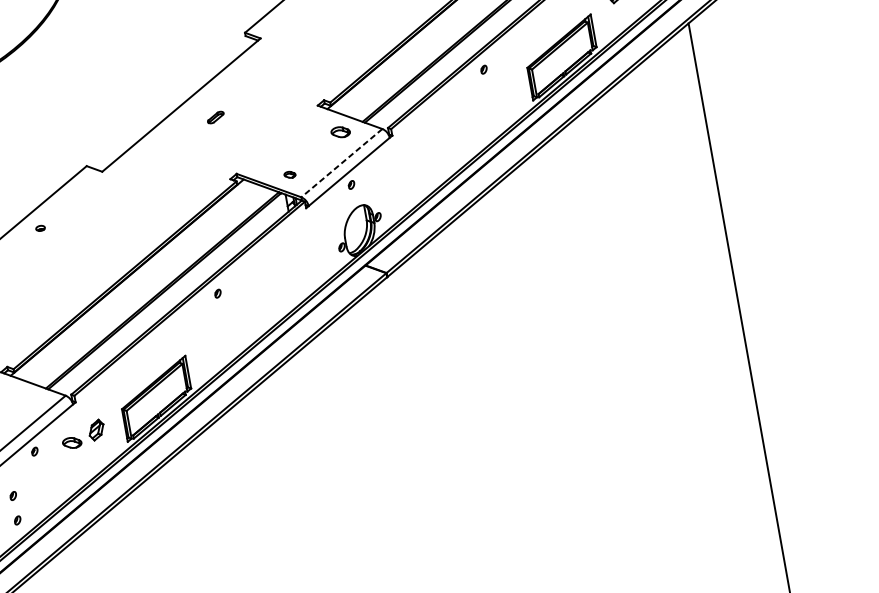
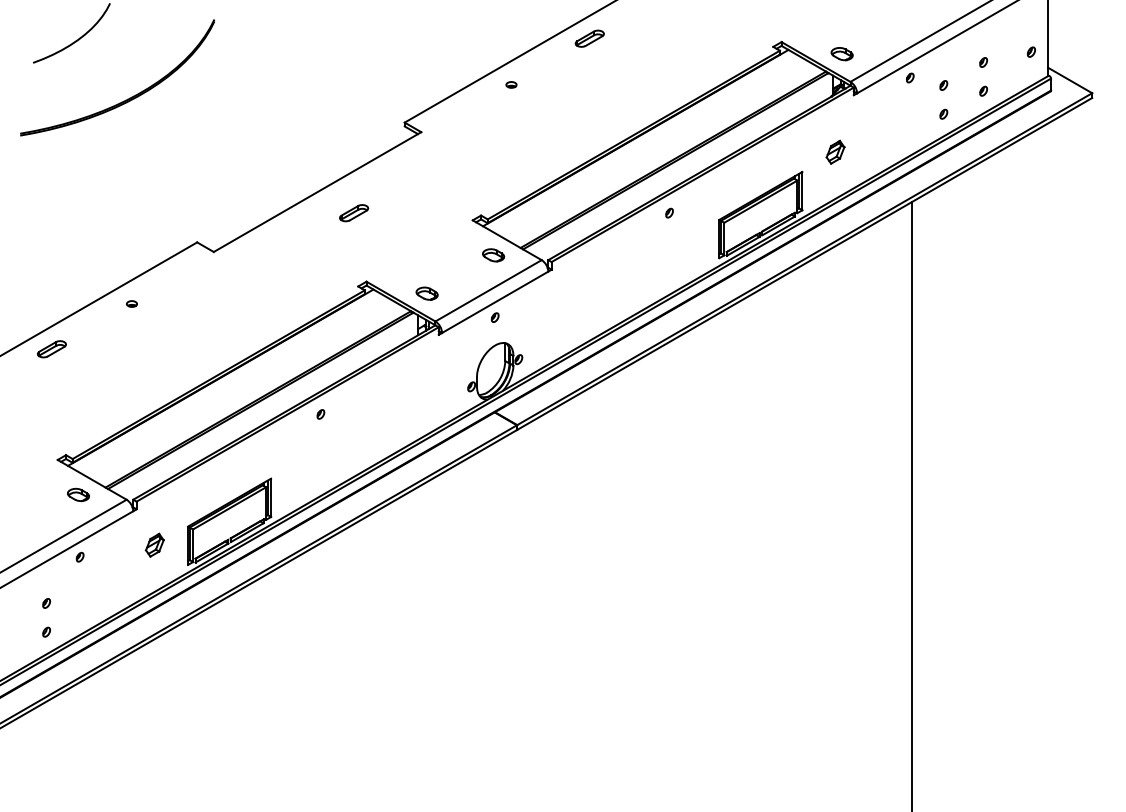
part: (216, 117) -> (354, 213), size x1.43
line: (341, 163) -> (488, 291), dashed -> solid
part: (289, 174) -> (426, 293), size x1.67
part: (72, 442) -> (78, 494), moved

